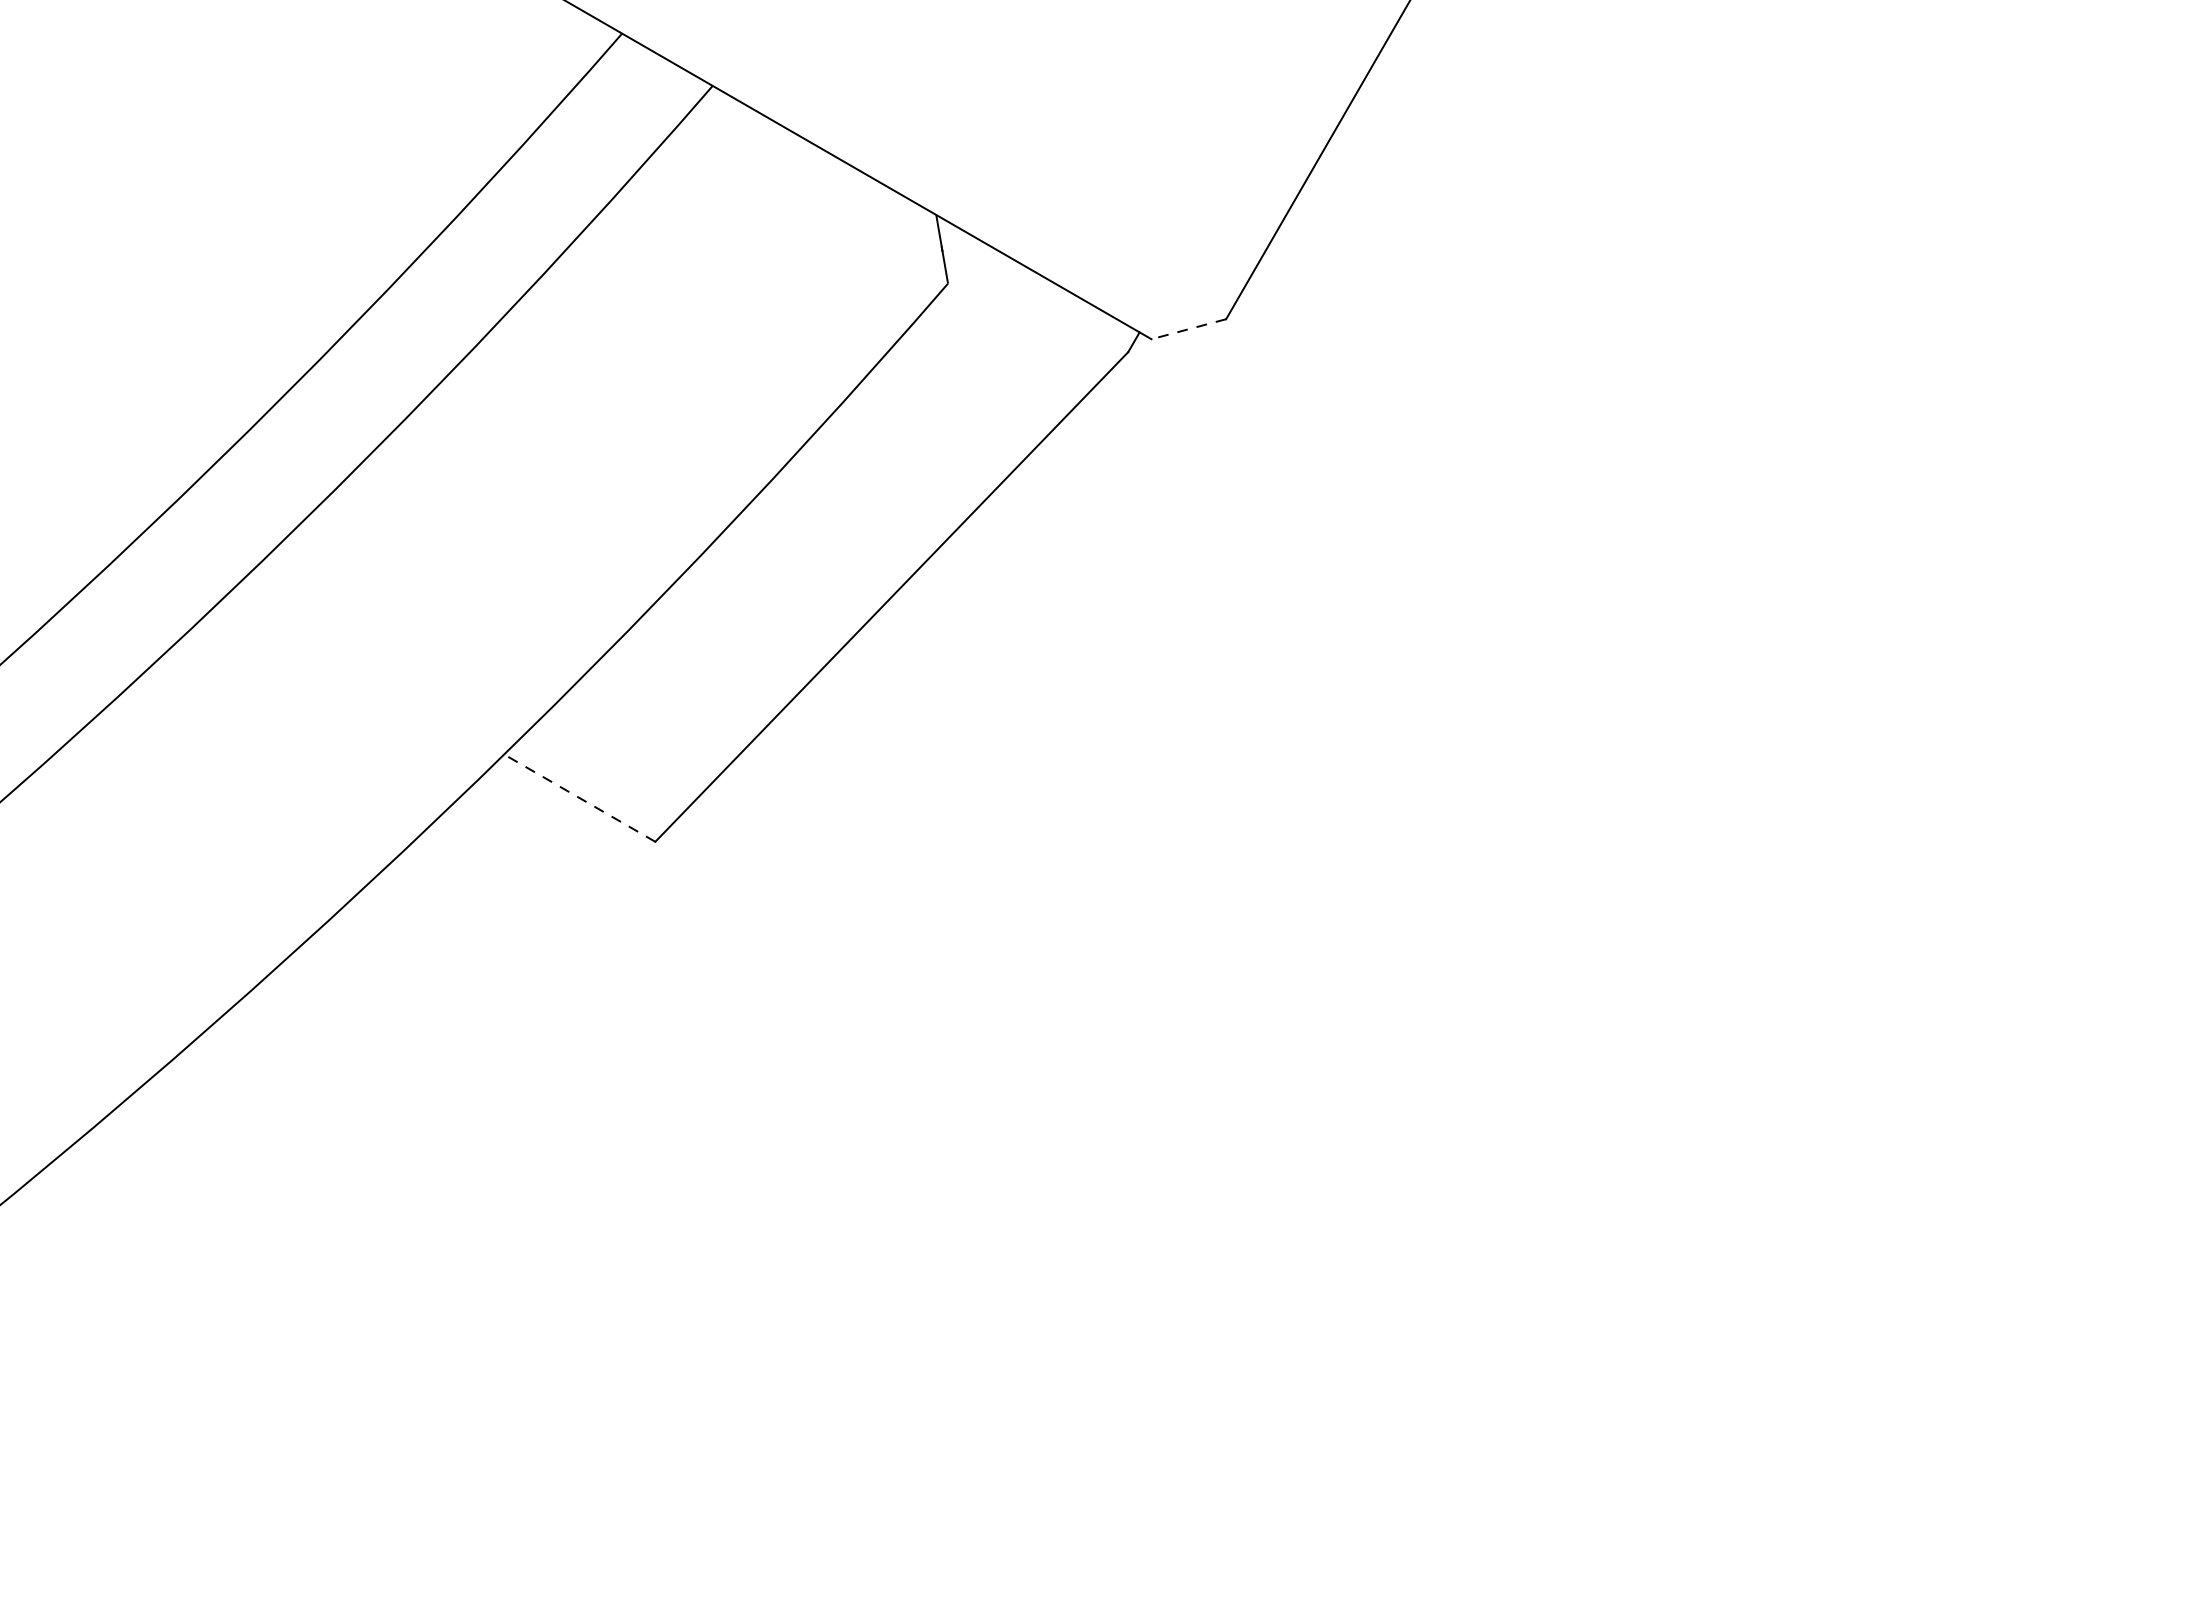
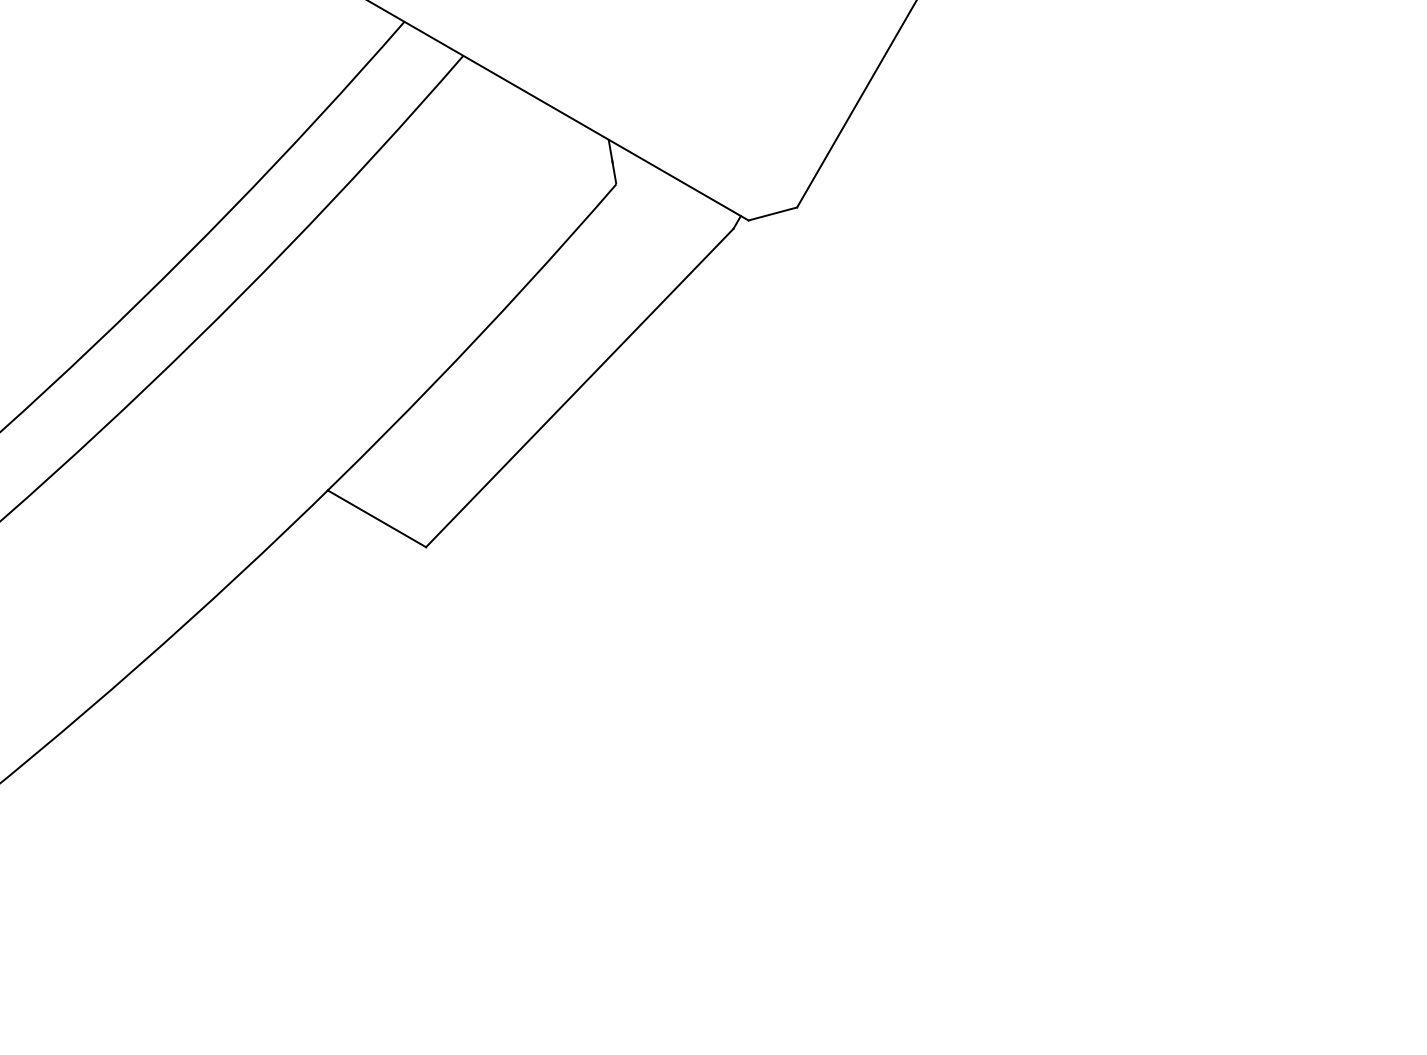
line: (1188, 330) -> (772, 214), dashed -> solid
line: (579, 797) -> (376, 518), dashed -> solid

